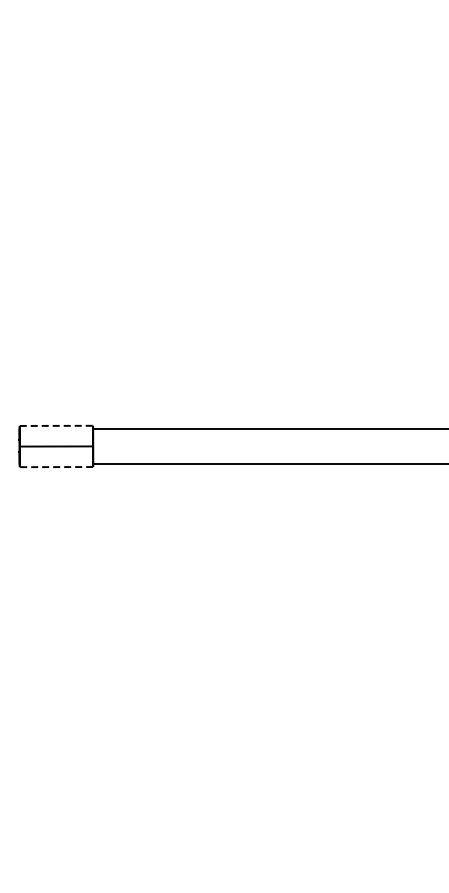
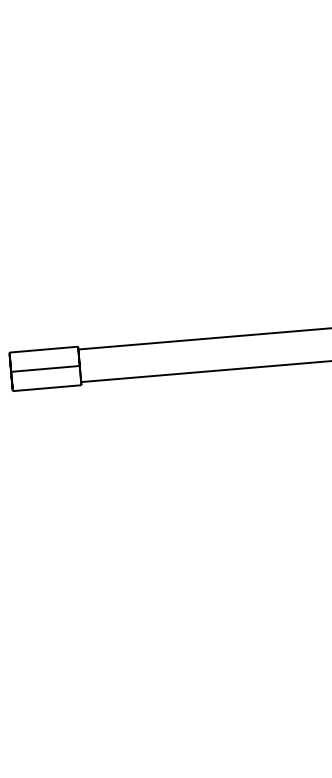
line: (56, 425) -> (43, 349), dashed -> solid
line: (56, 467) -> (47, 388), dashed -> solid

